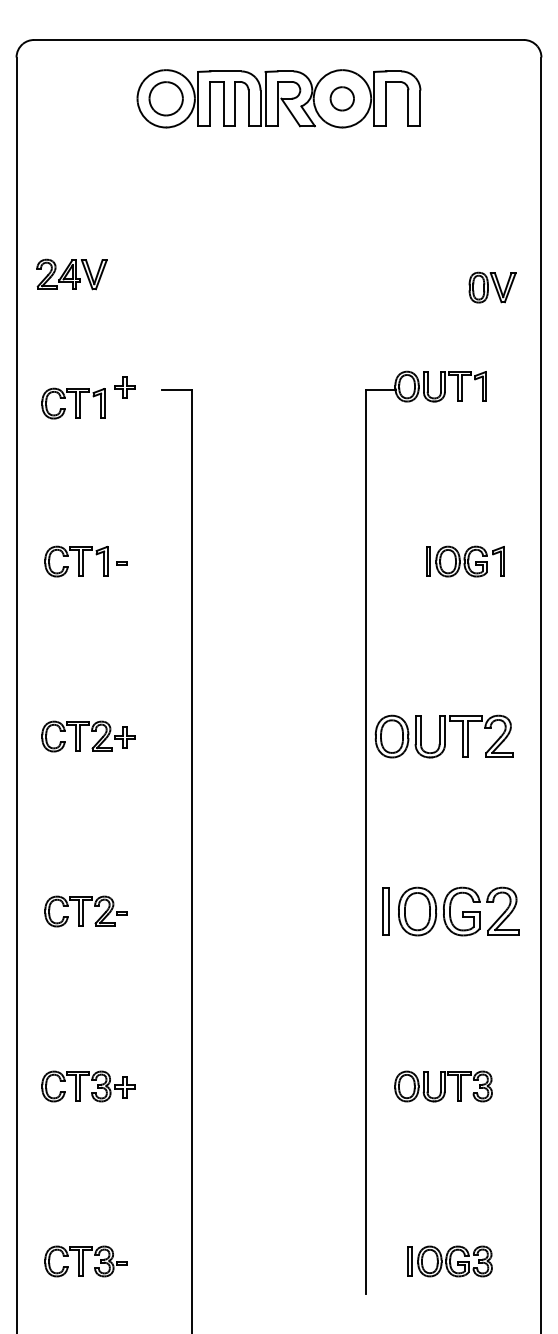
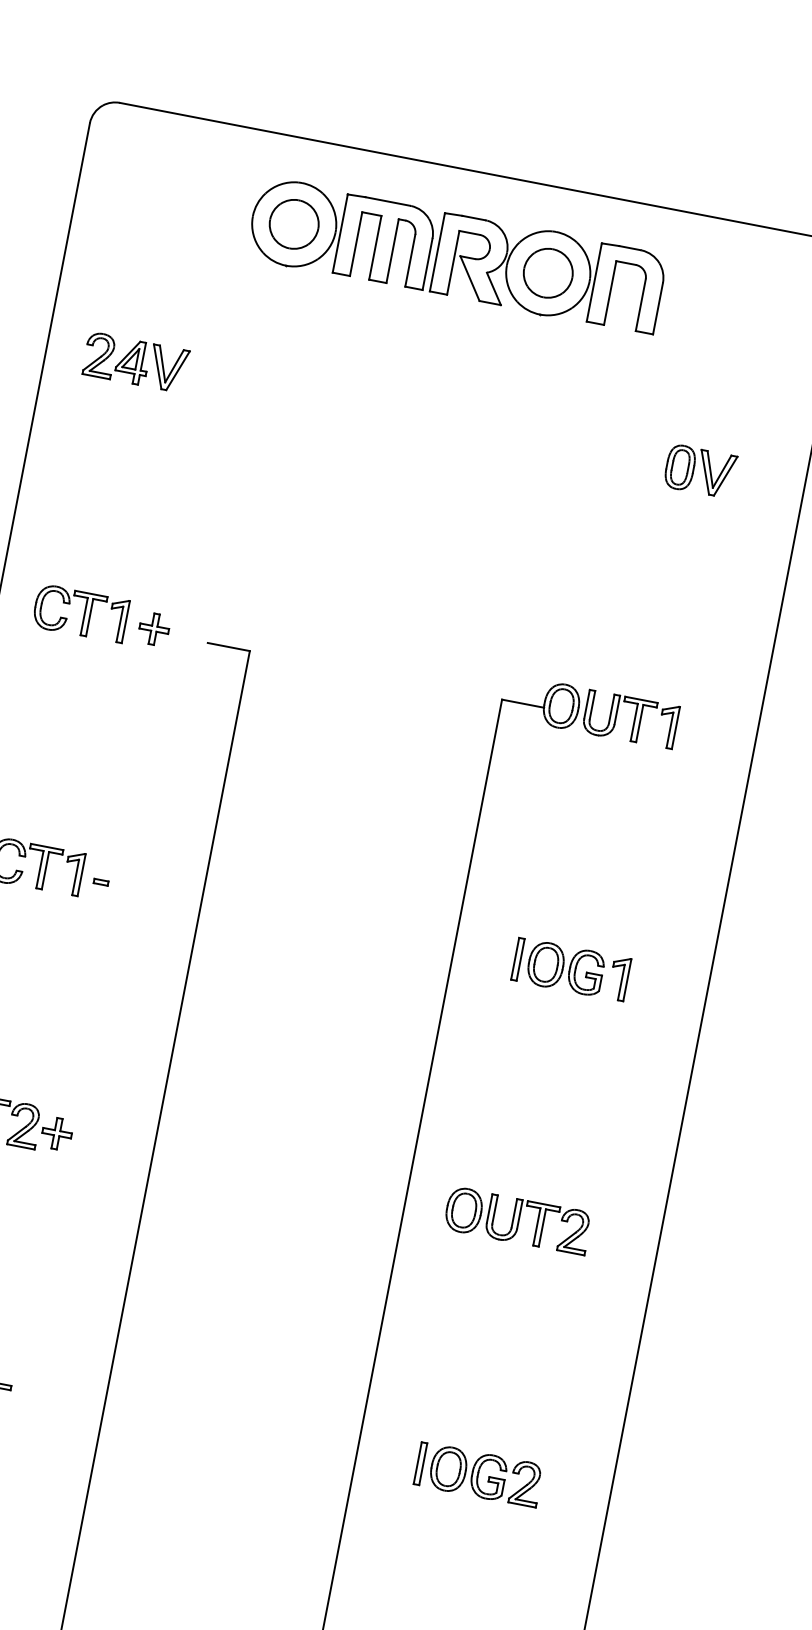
part: (341, 98) -> (546, 272), size x1.43
part: (71, 274) -> (135, 362), moved
part: (492, 287) -> (700, 471), moved
part: (73, 403) -> (80, 613), moved
part: (465, 561) -> (571, 969), moved
part: (443, 736) -> (516, 1220), size x0.71
part: (450, 911) -> (478, 1474), size x0.62

